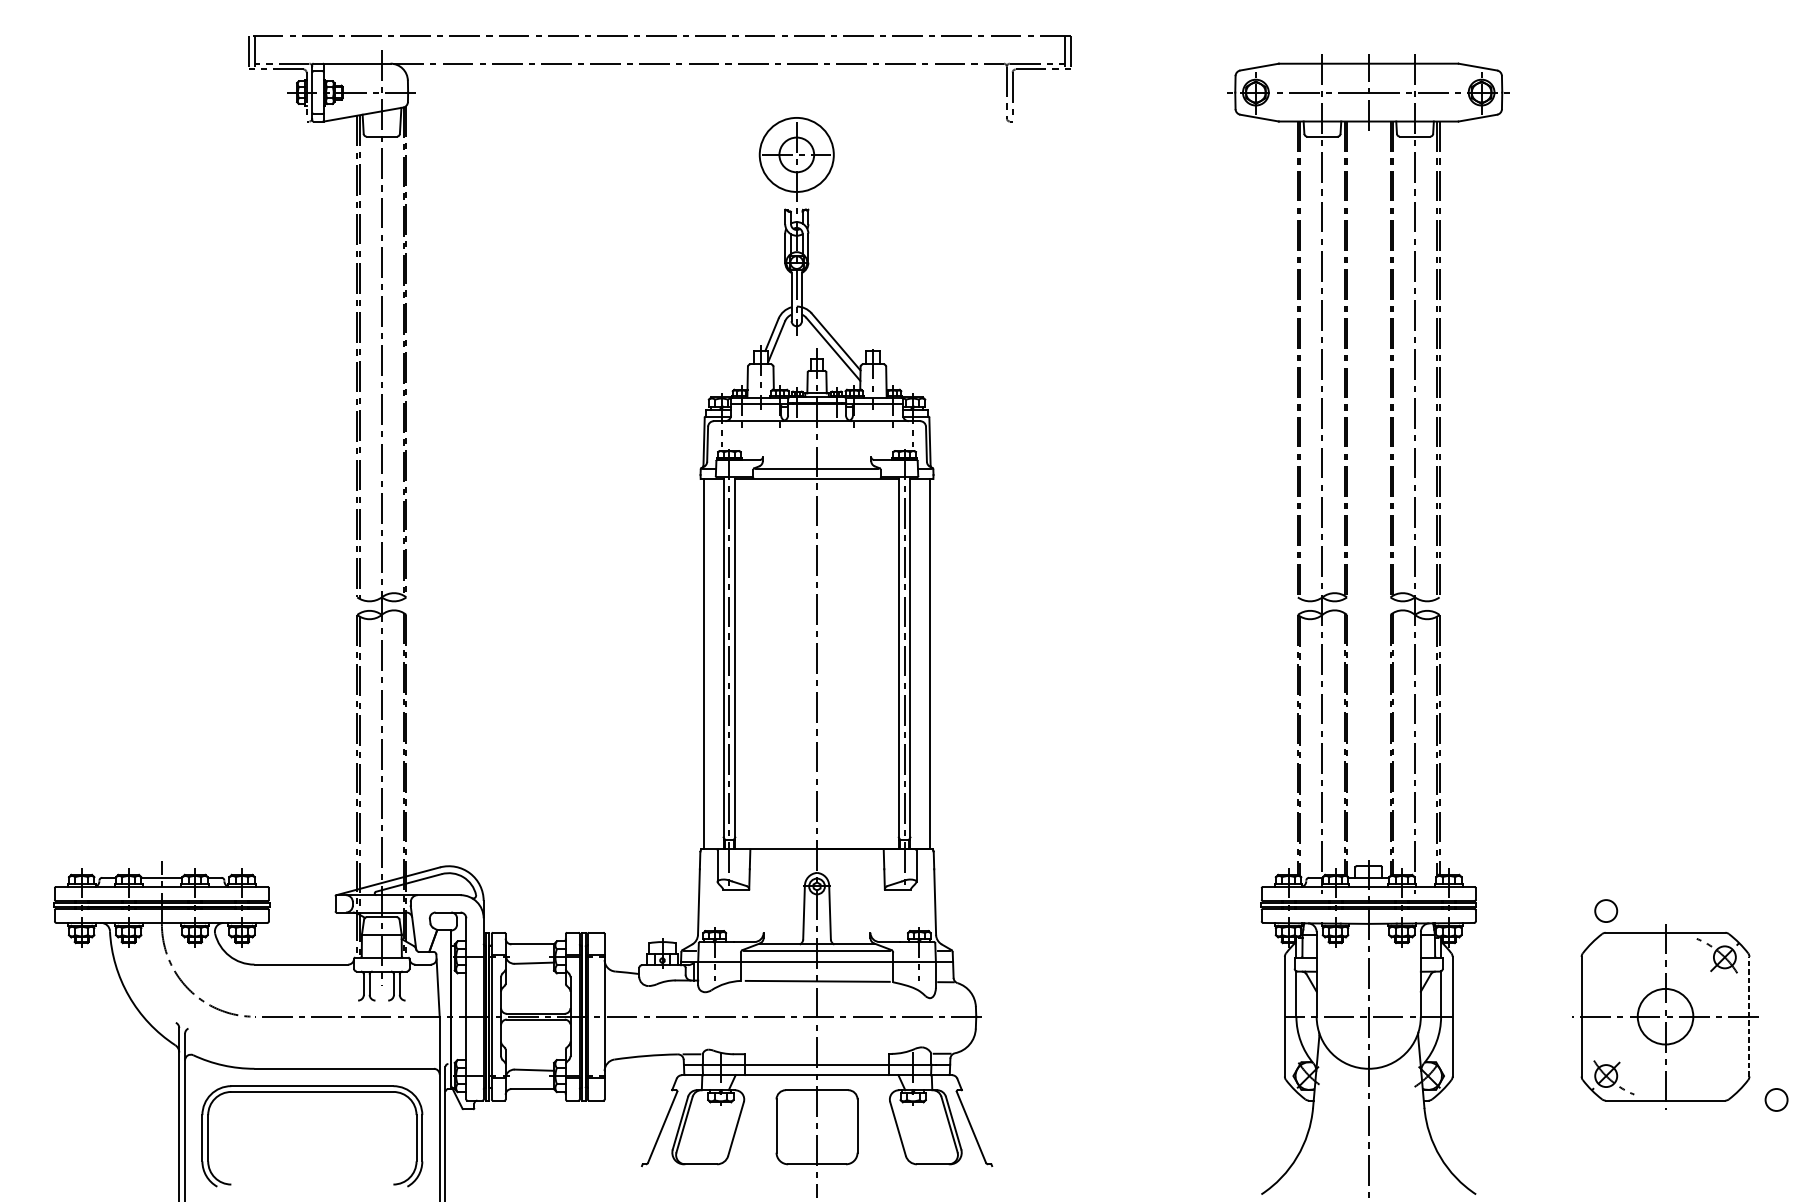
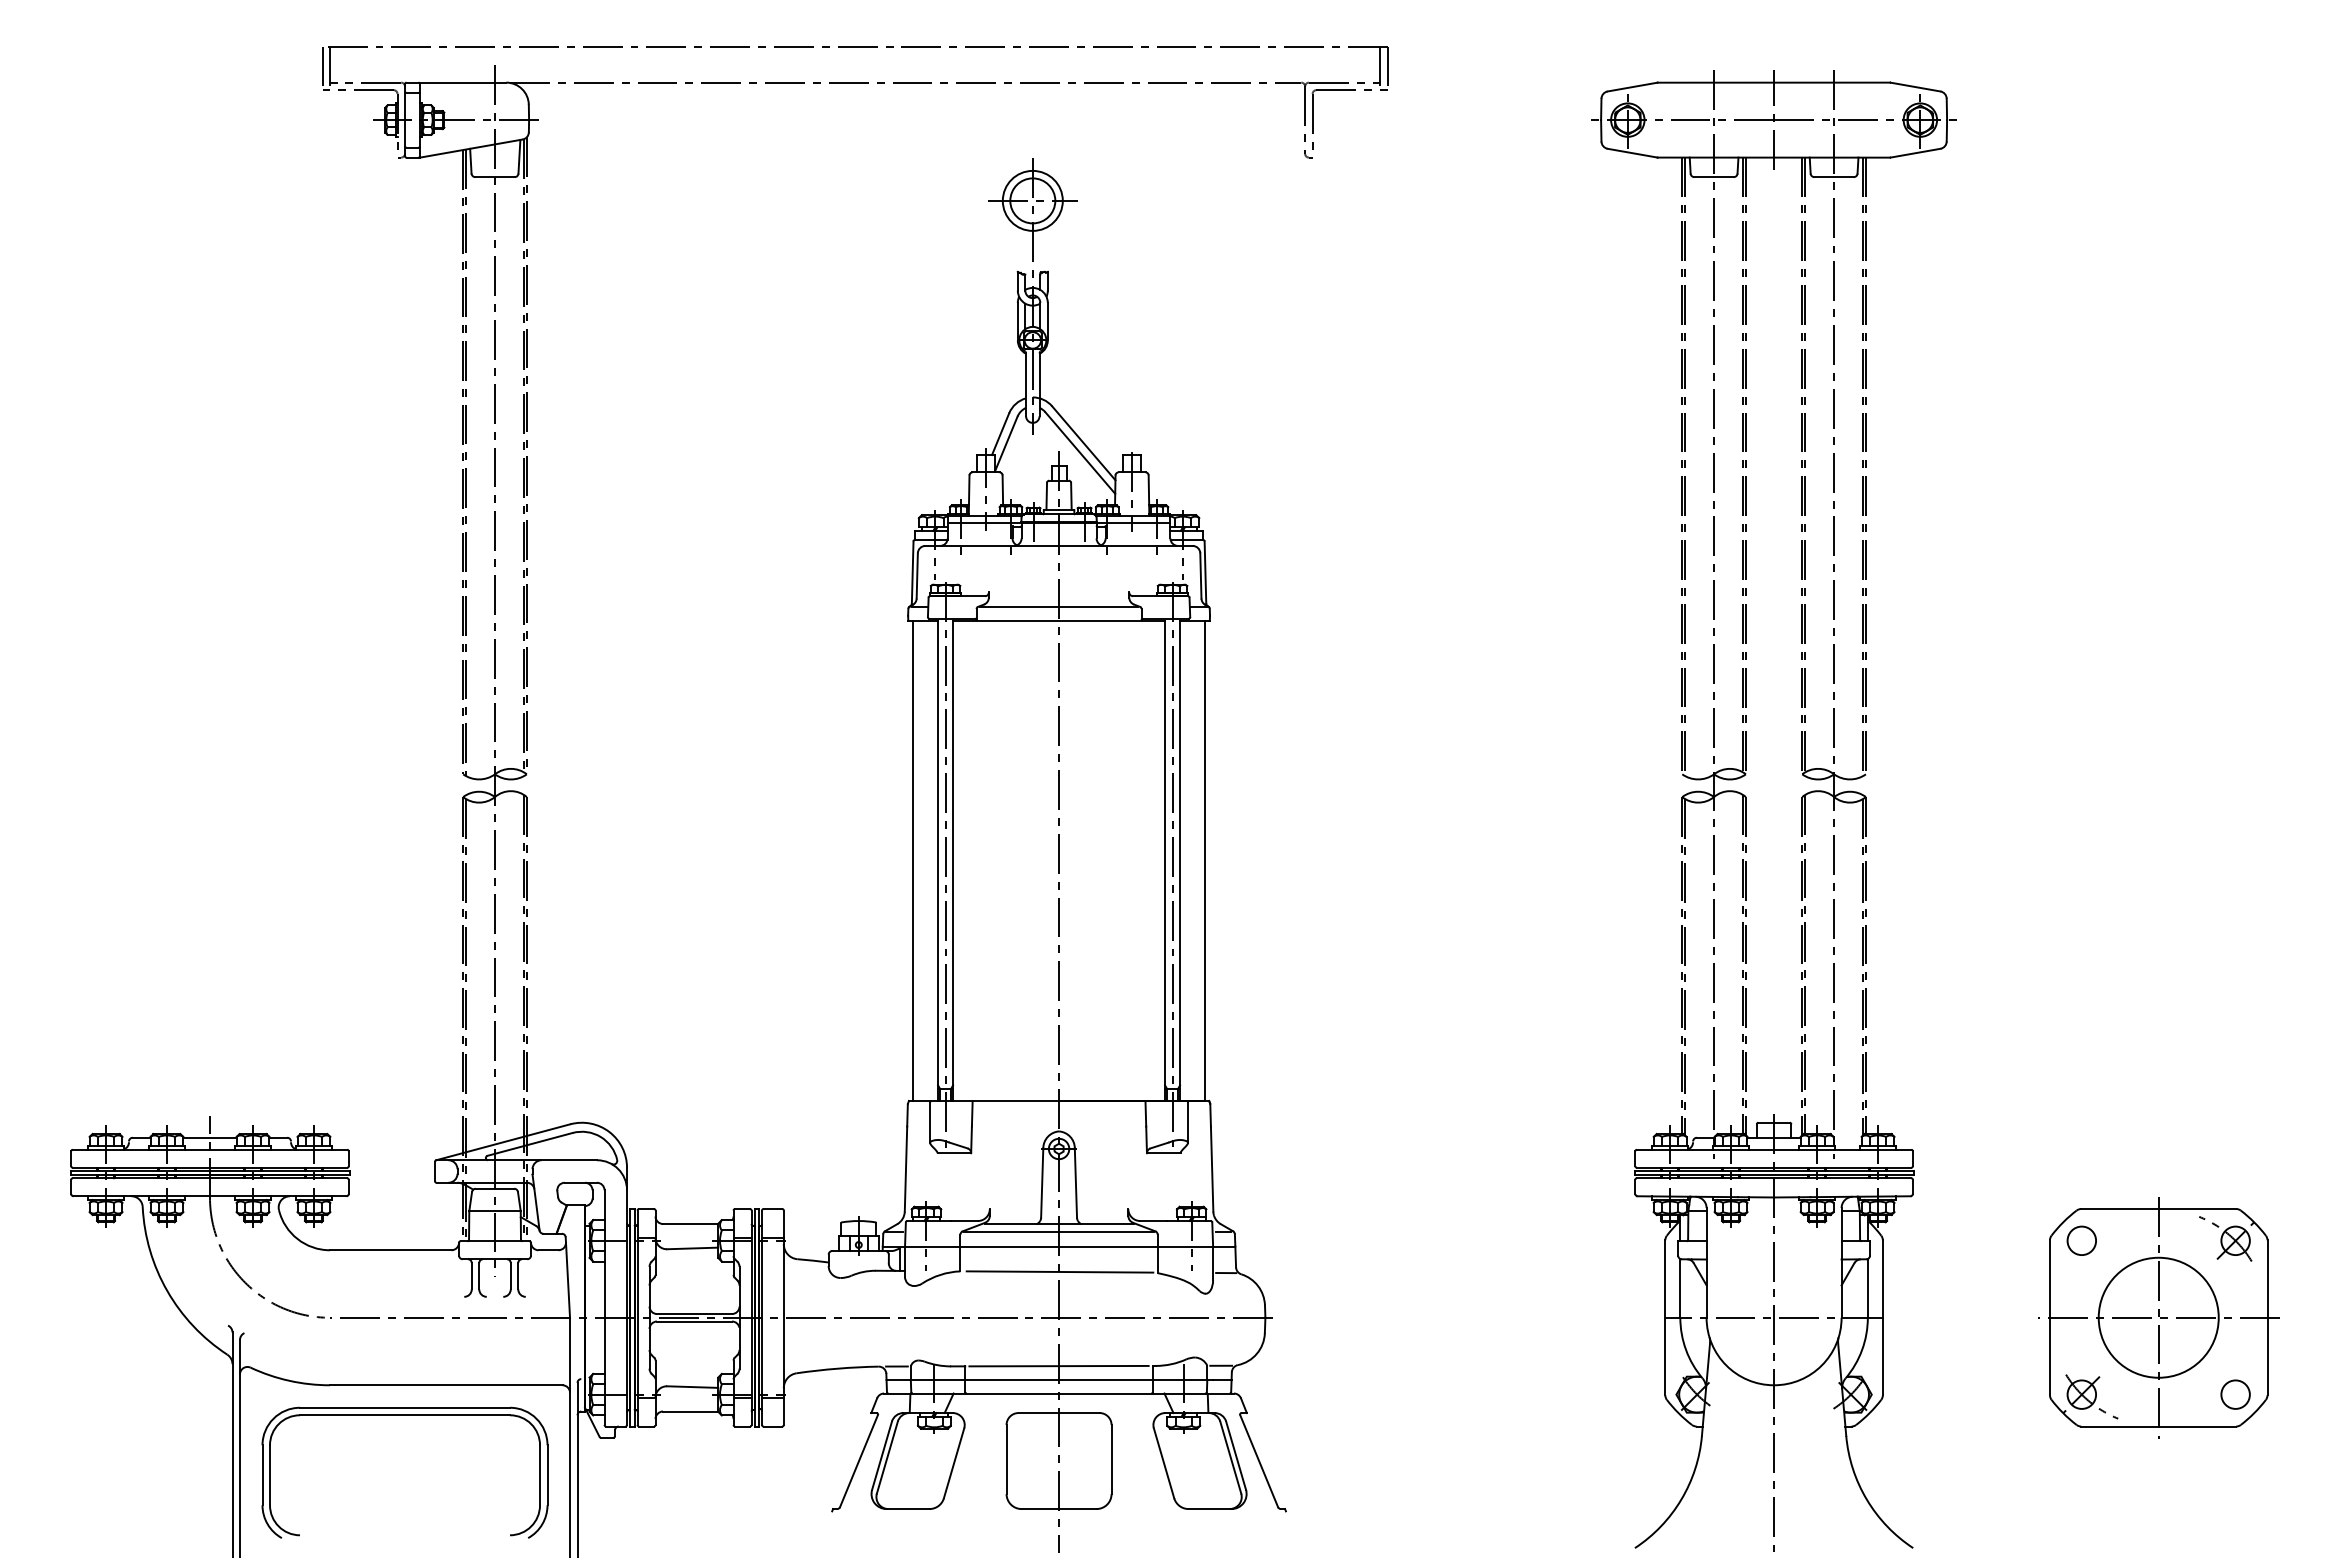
circle: (796, 154) -> (1032, 200), size x0.62
circle: (1605, 910) -> (2081, 1240), moved
circle: (1665, 1016) -> (2158, 1317), size x1.67
line: (1749, 1016) -> (2267, 1317), dashed -> solid
line: (816, 1053) -> (1058, 1365), added
circle: (1776, 1099) -> (2235, 1394), moved

